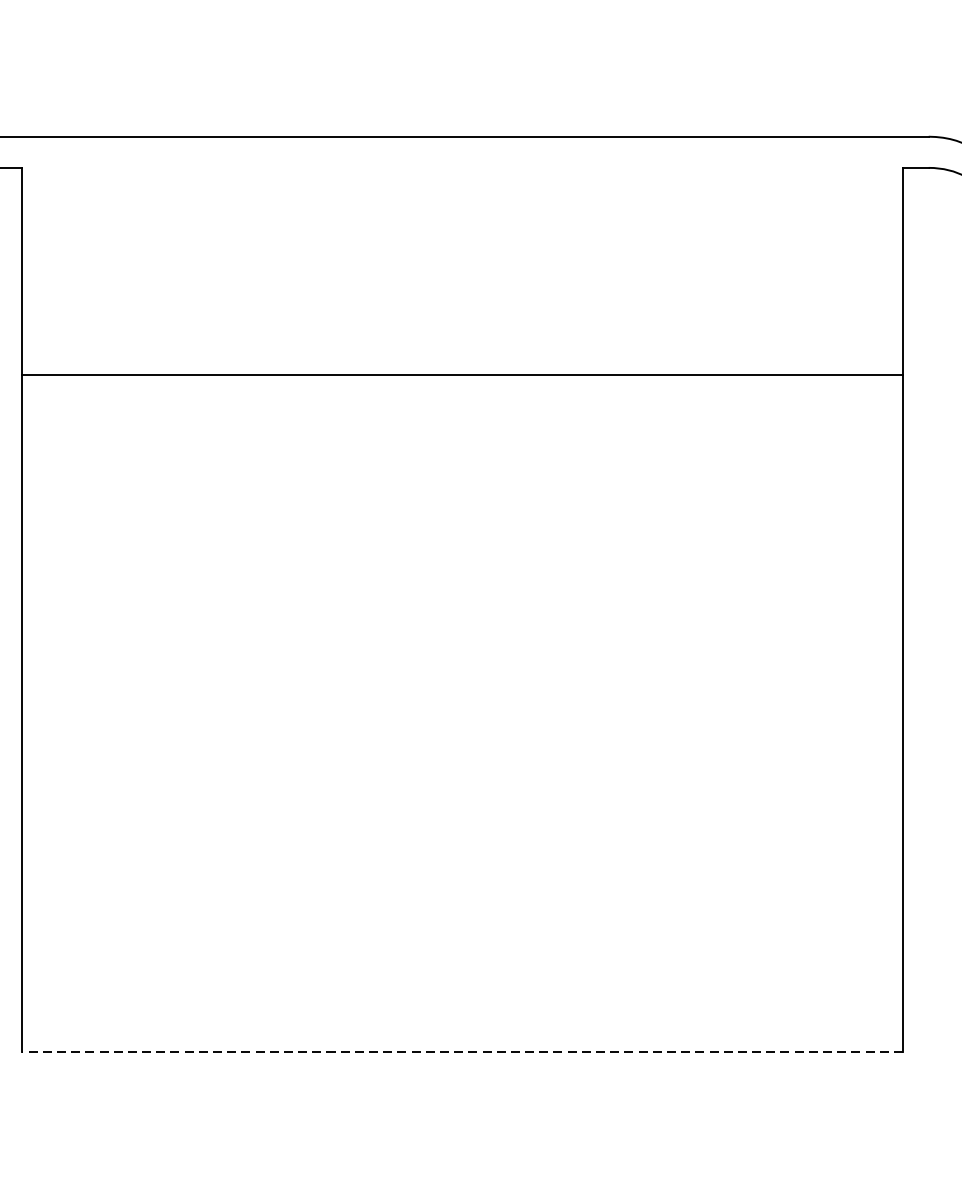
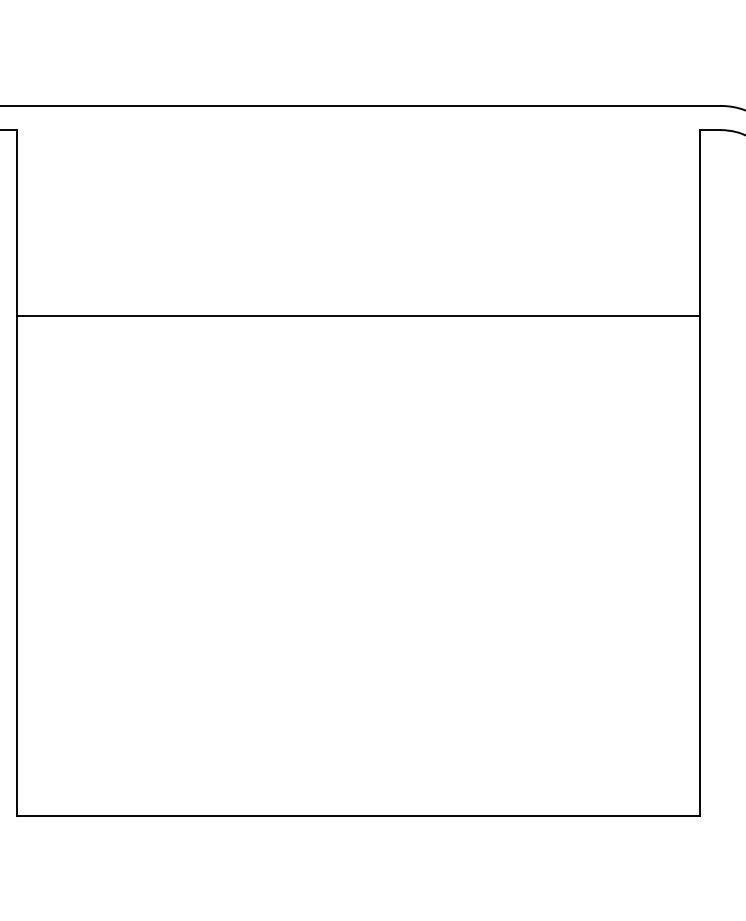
line: (462, 374) -> (358, 315), moved
line: (462, 1051) -> (358, 815), dashed -> solid

